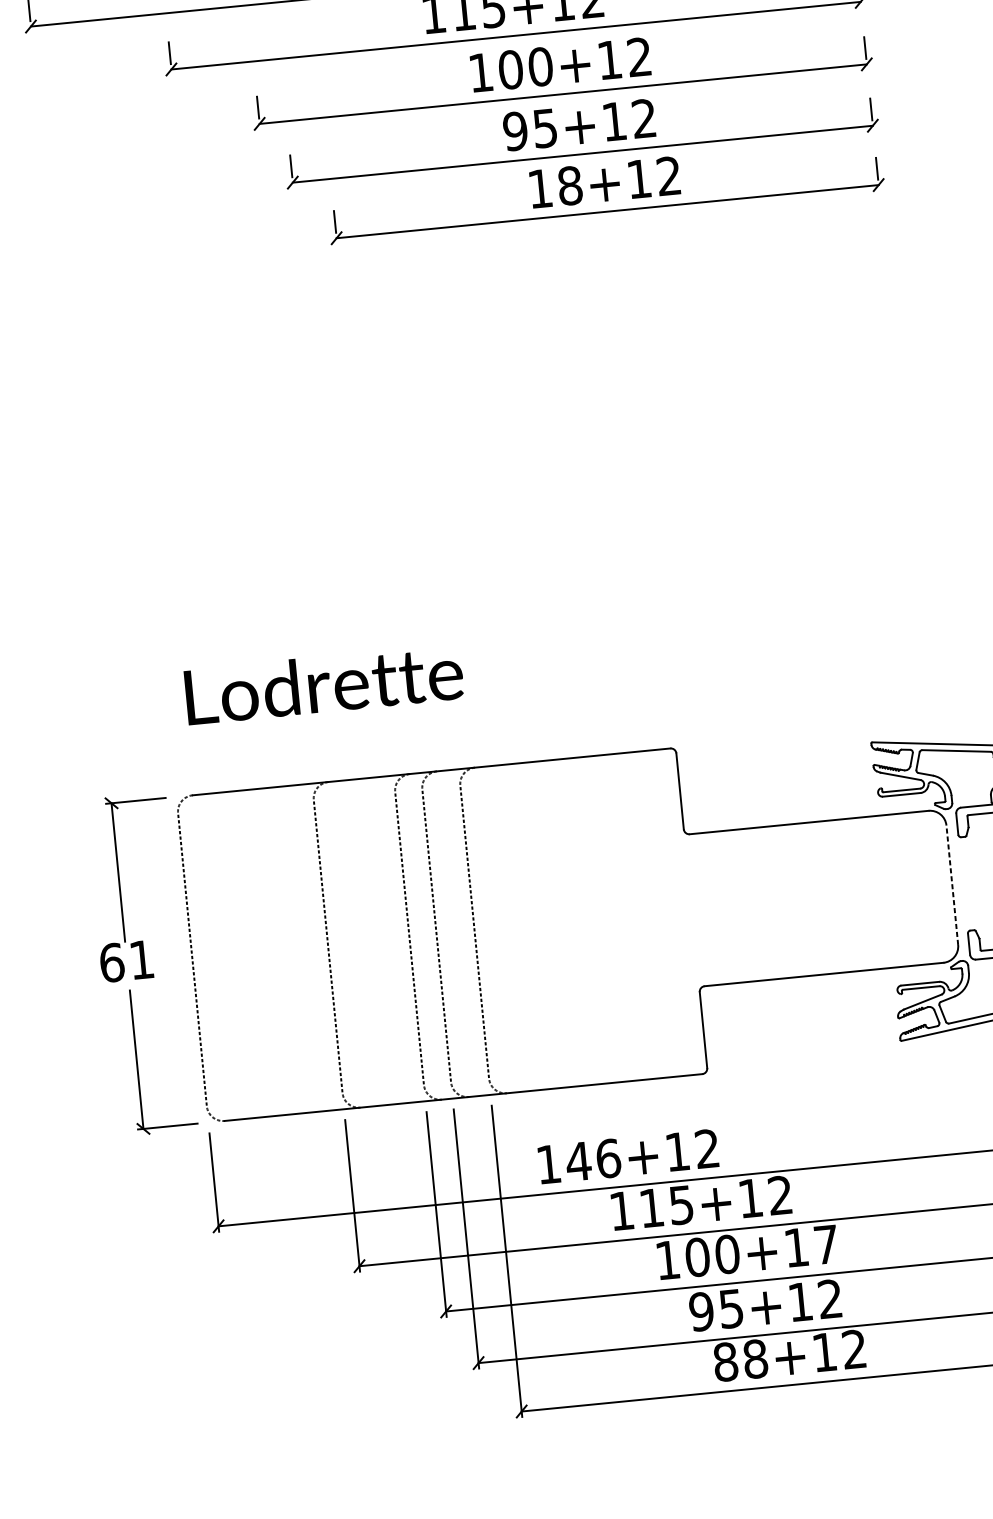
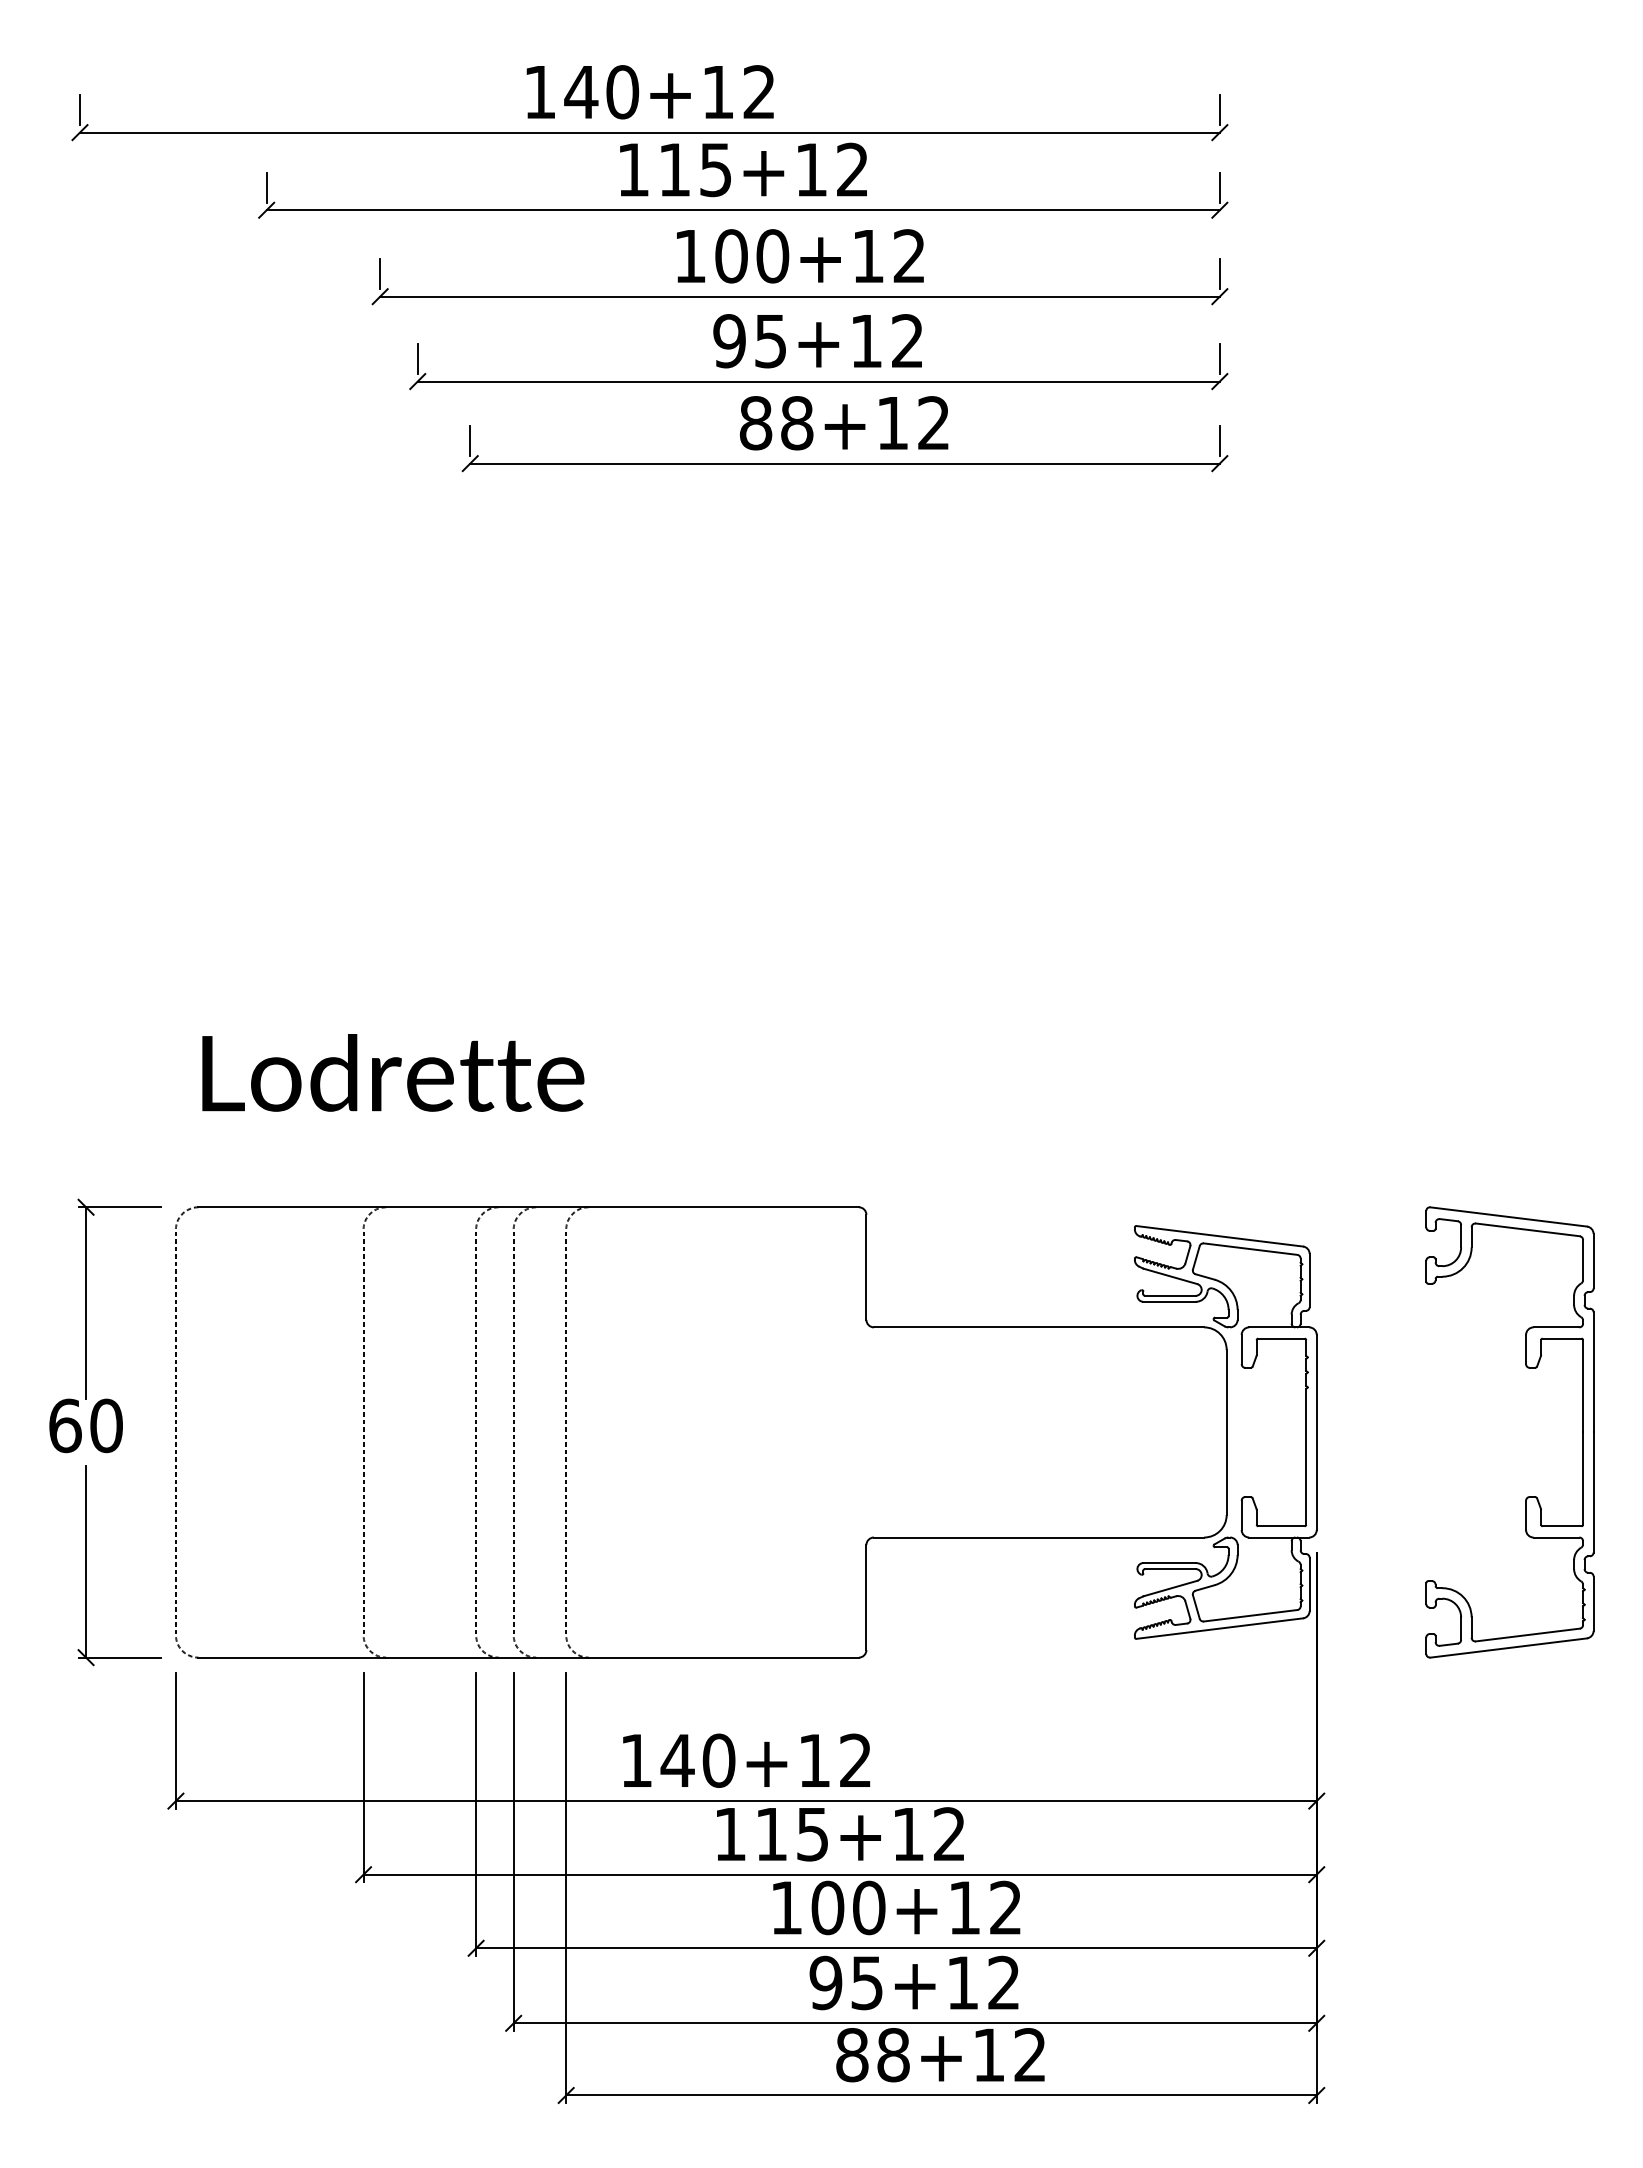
text: (540, 189) -> (755, 423), 18+12 -> 88+12
line: (952, 885) -> (1226, 1432), dashed -> solid
text: (141, 959) -> (106, 1425), 61 -> 60
text: (608, 1158) -> (718, 1760), 146+12 -> 140+12
text: (826, 1244) -> (1005, 1907), 100+17 -> 100+12

